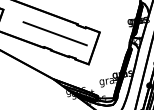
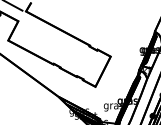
line: (55, 33) -> (66, 51), removed

